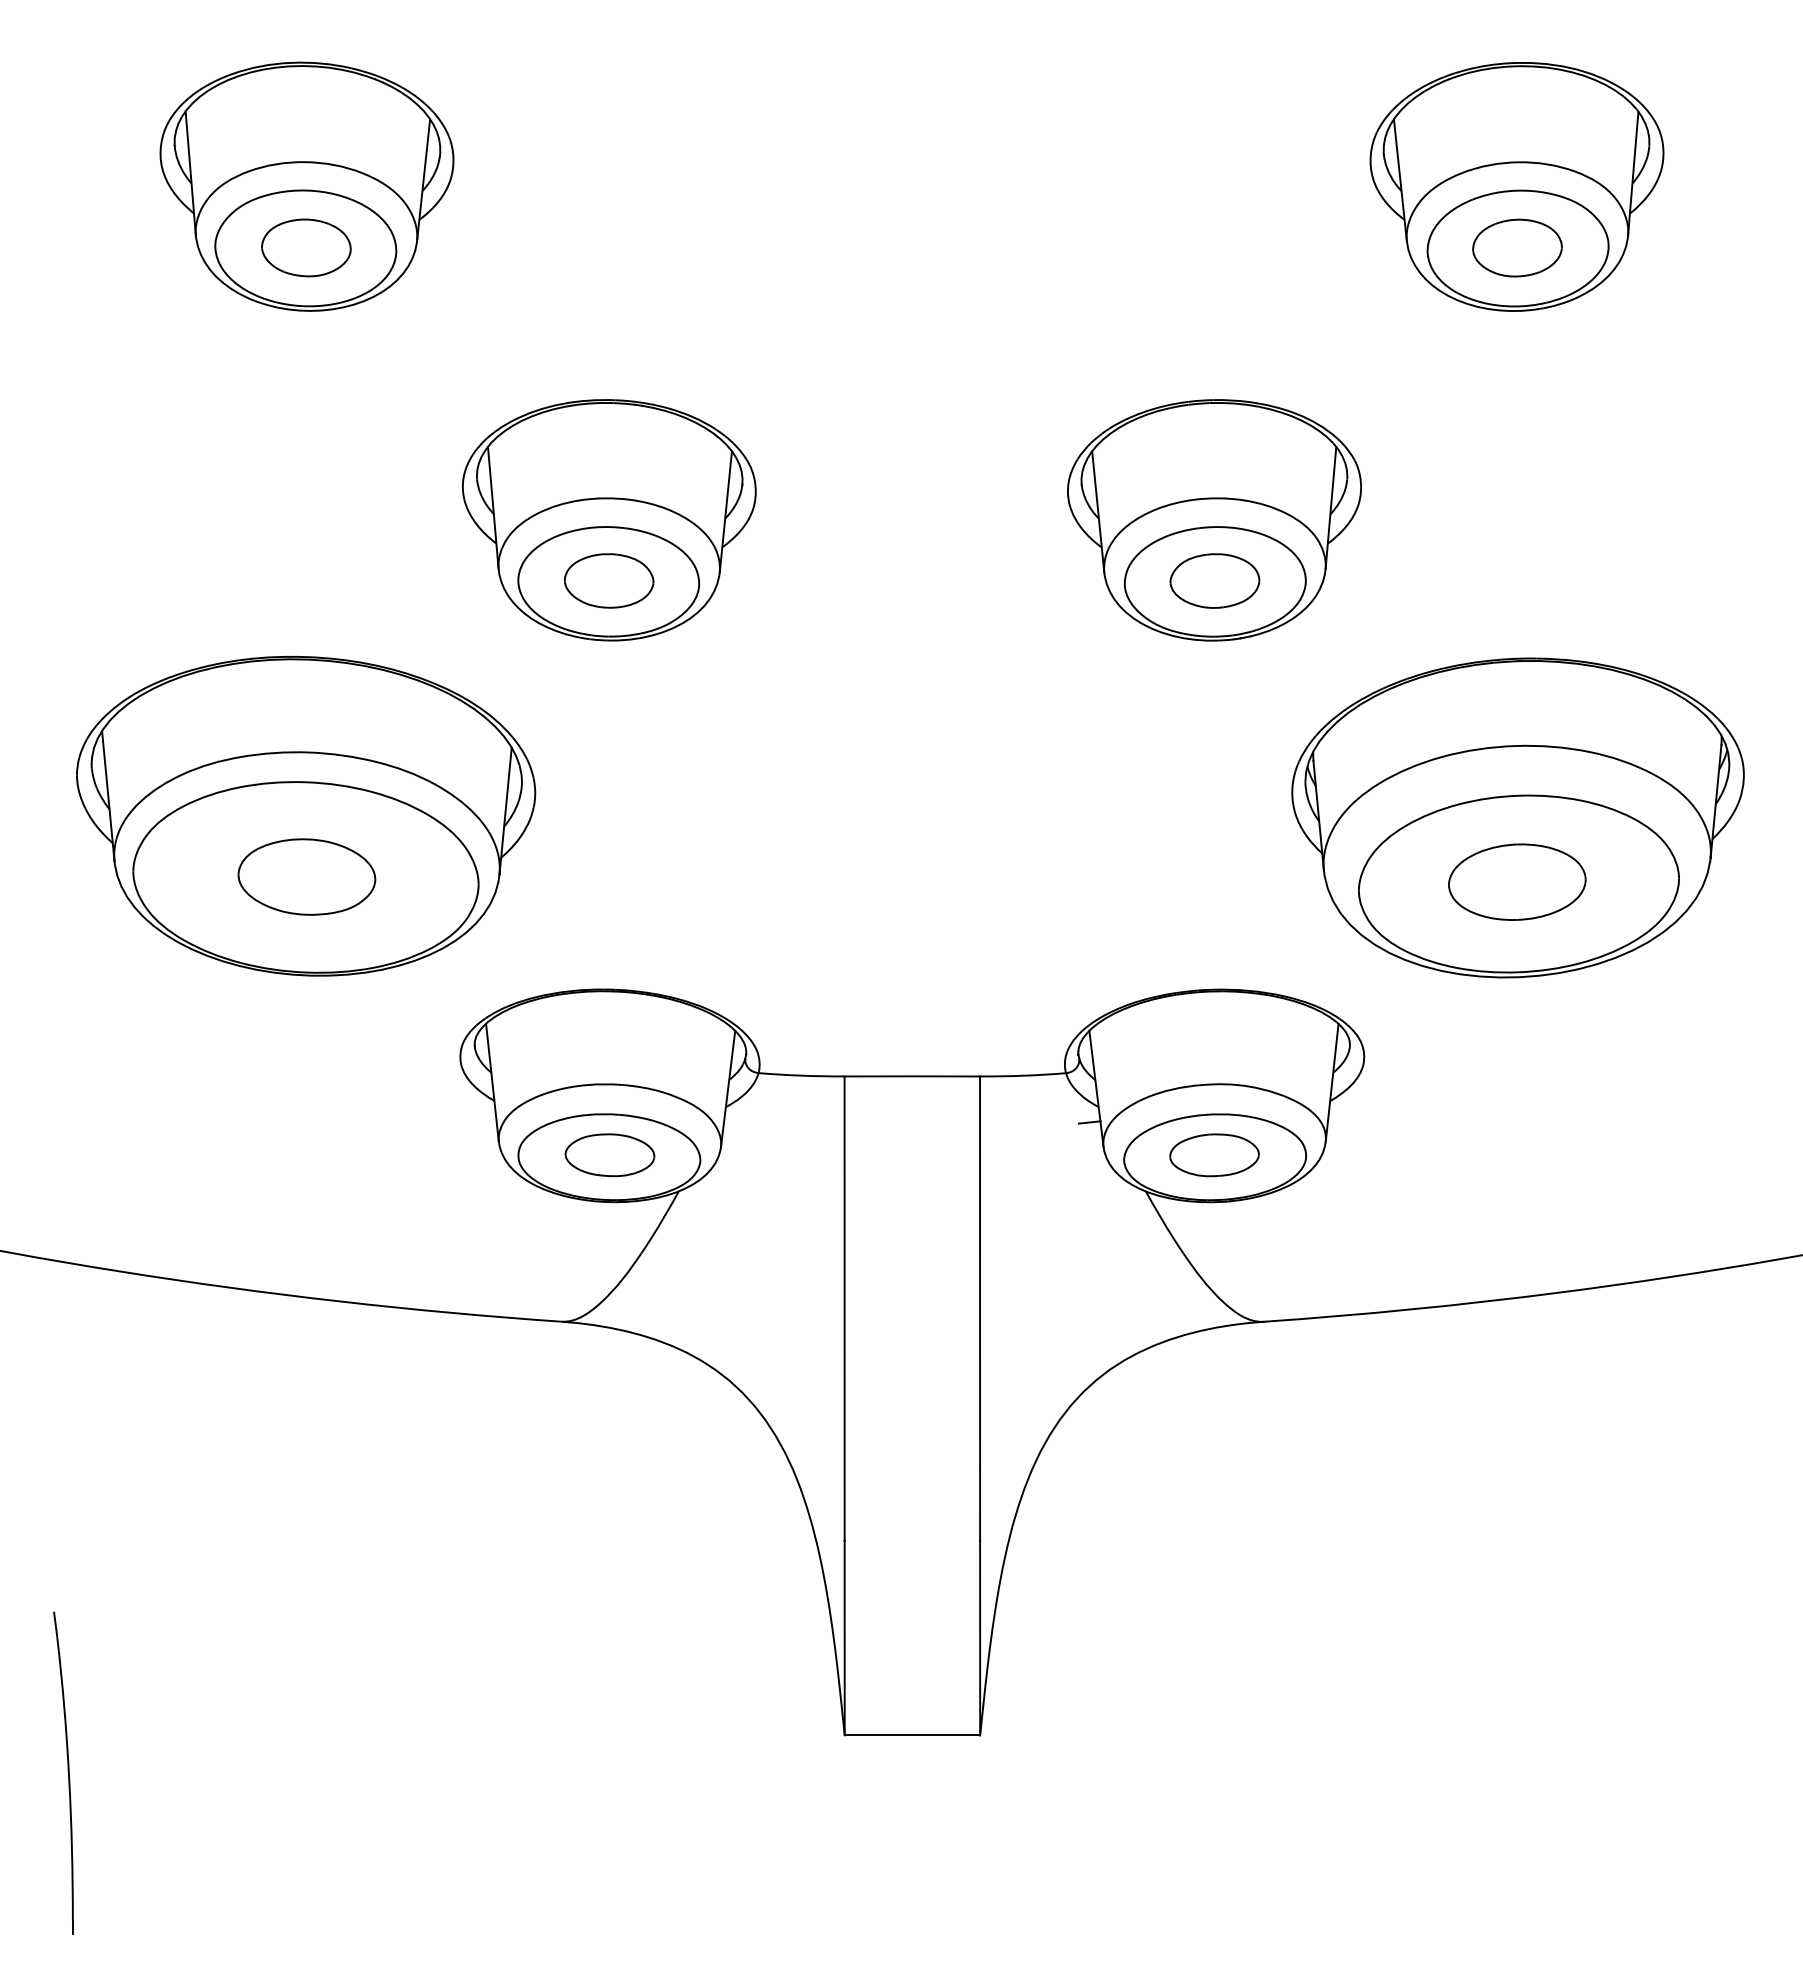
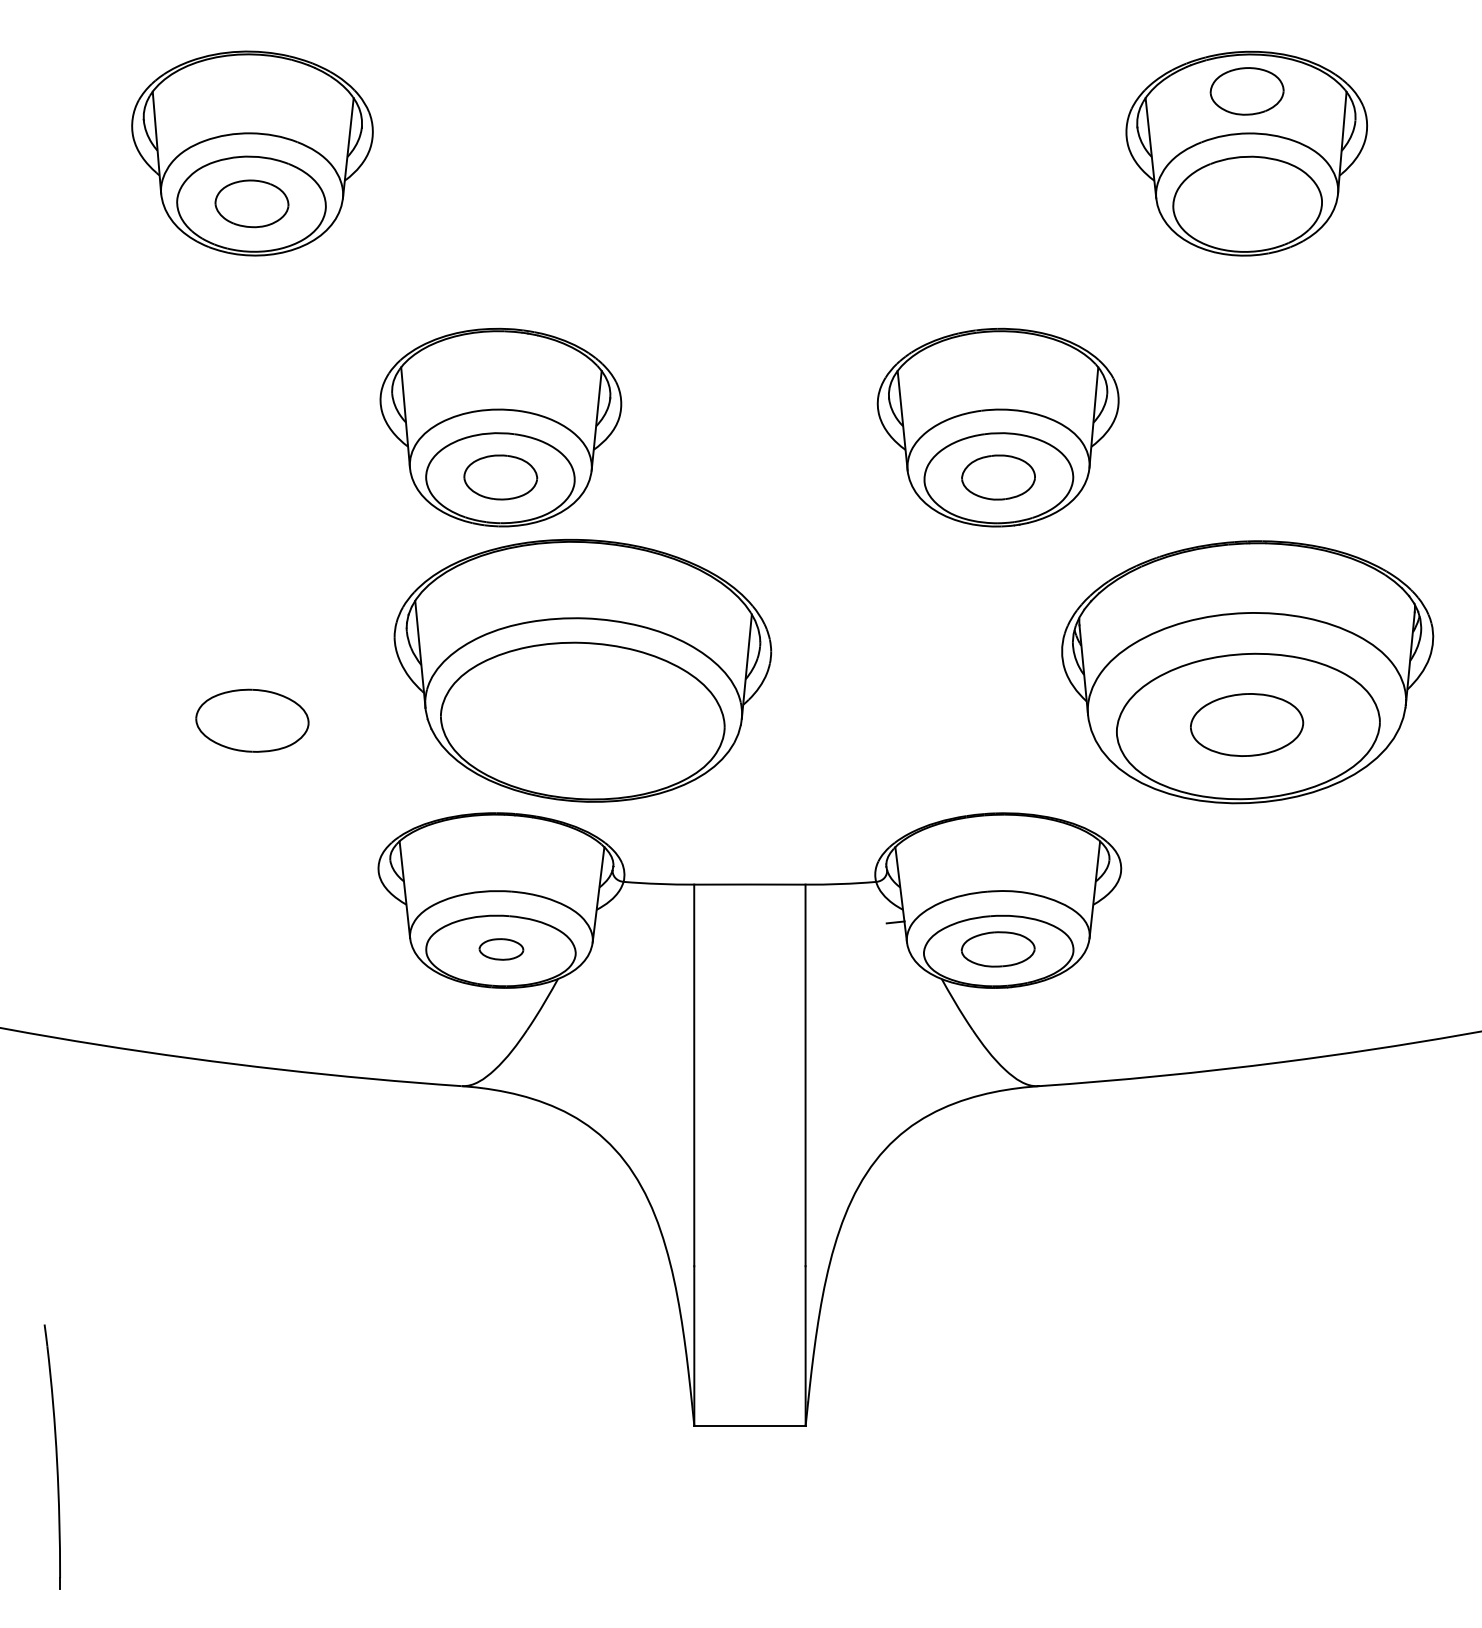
part: (1517, 247) -> (1247, 90), moved
part: (306, 816) -> (583, 671), moved
part: (609, 1155) -> (501, 949), size x0.6

